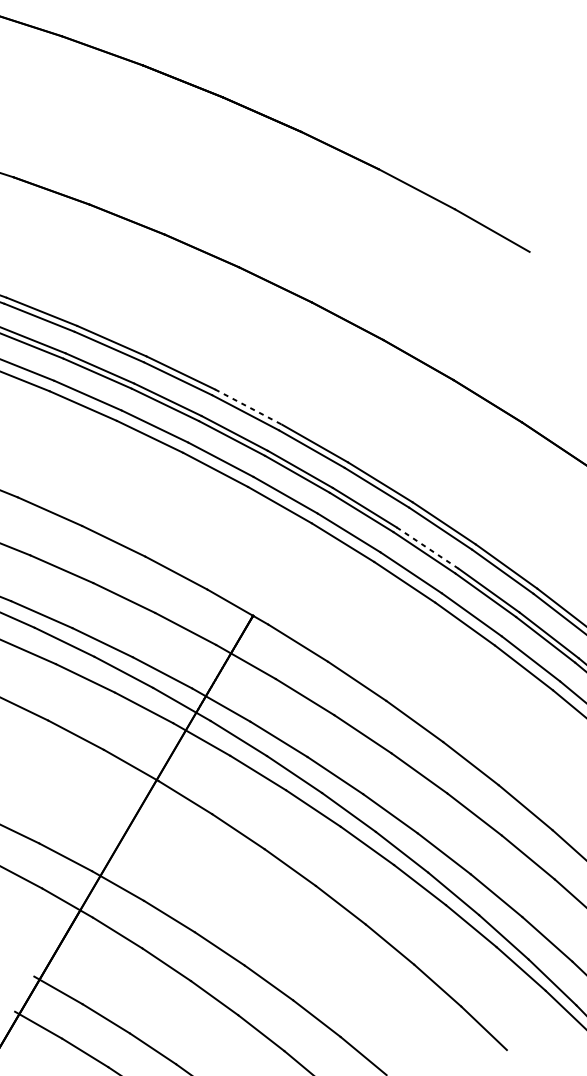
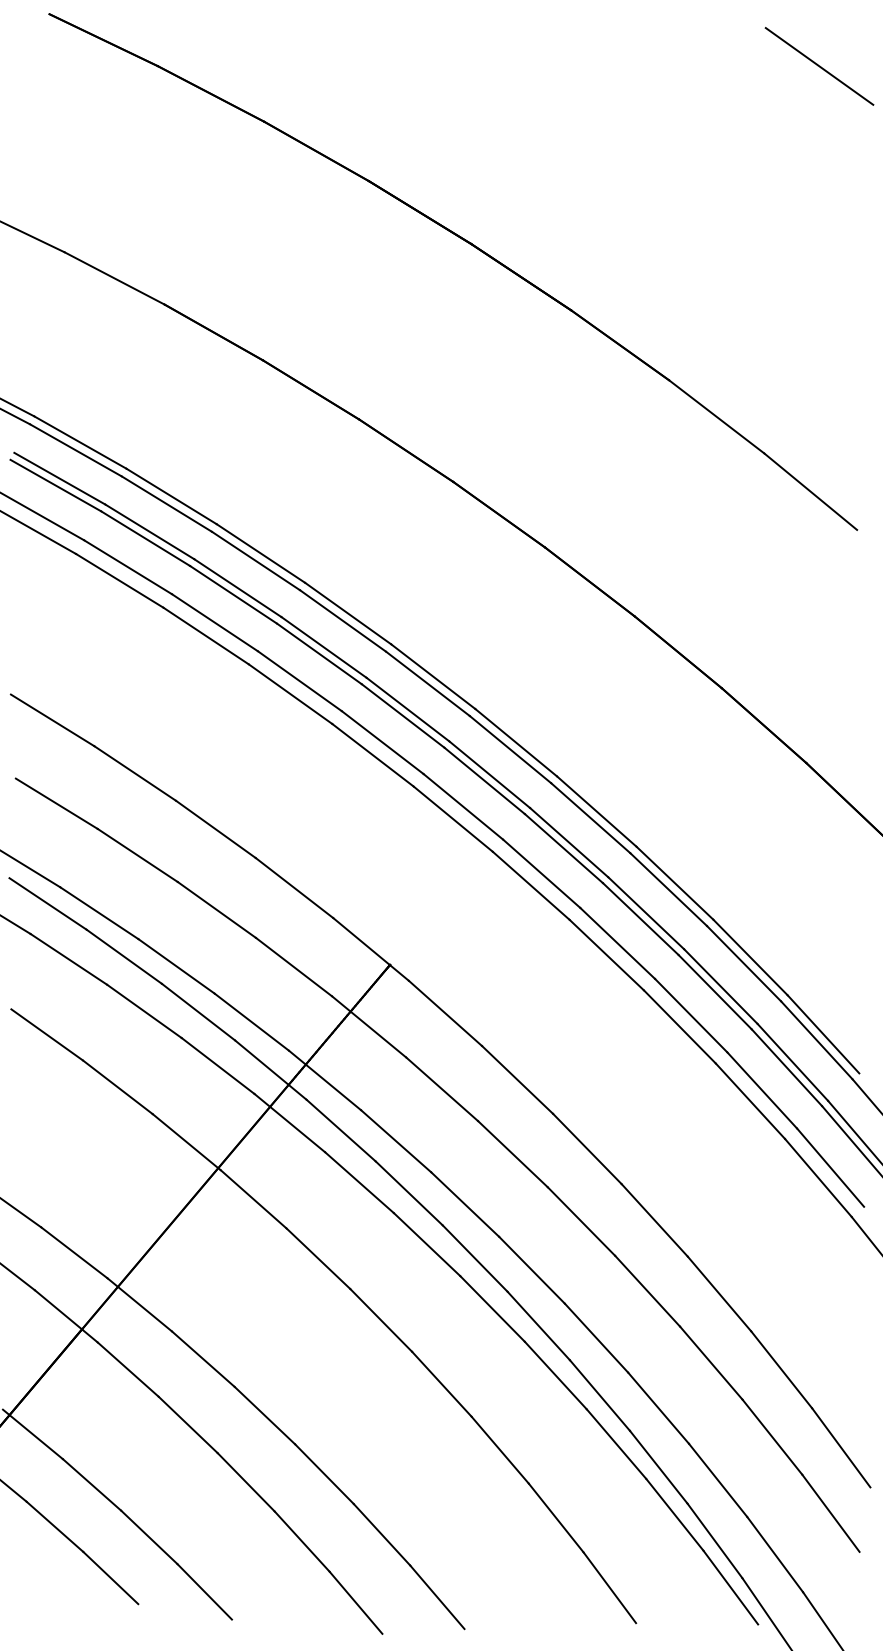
line: (248, 407) -> (433, 677), dashed -> solid
line: (427, 548) -> (646, 913), dashed -> solid

